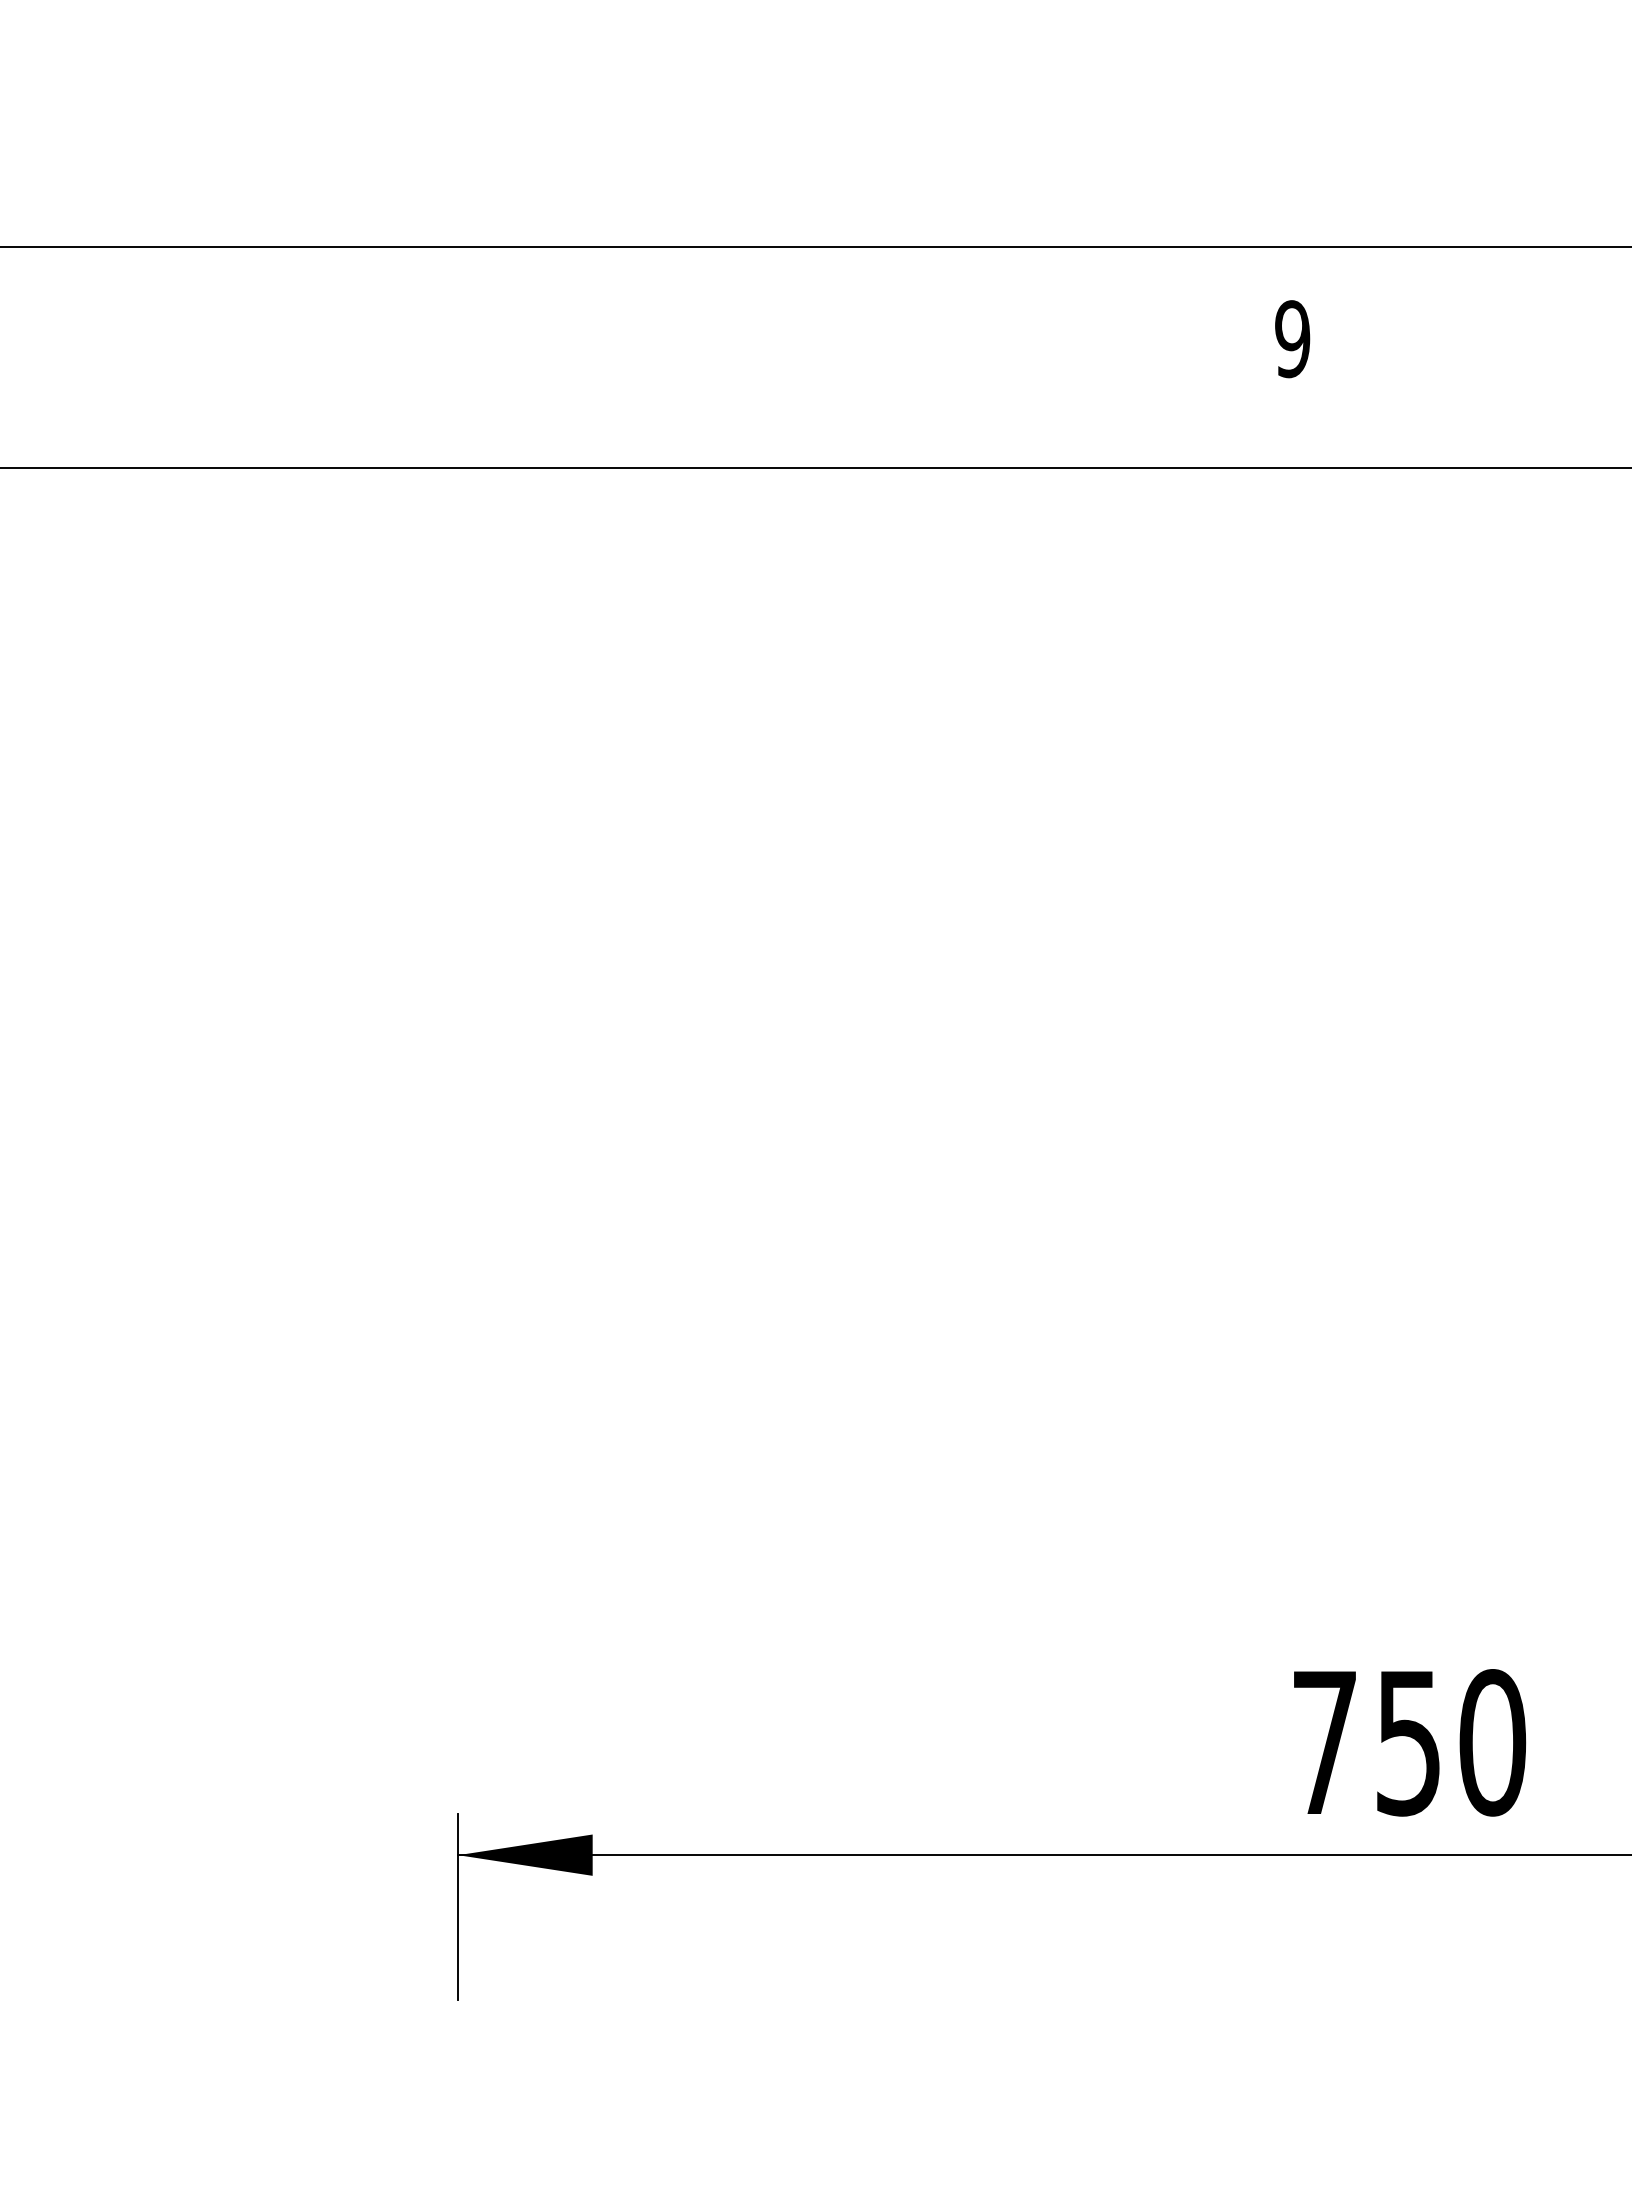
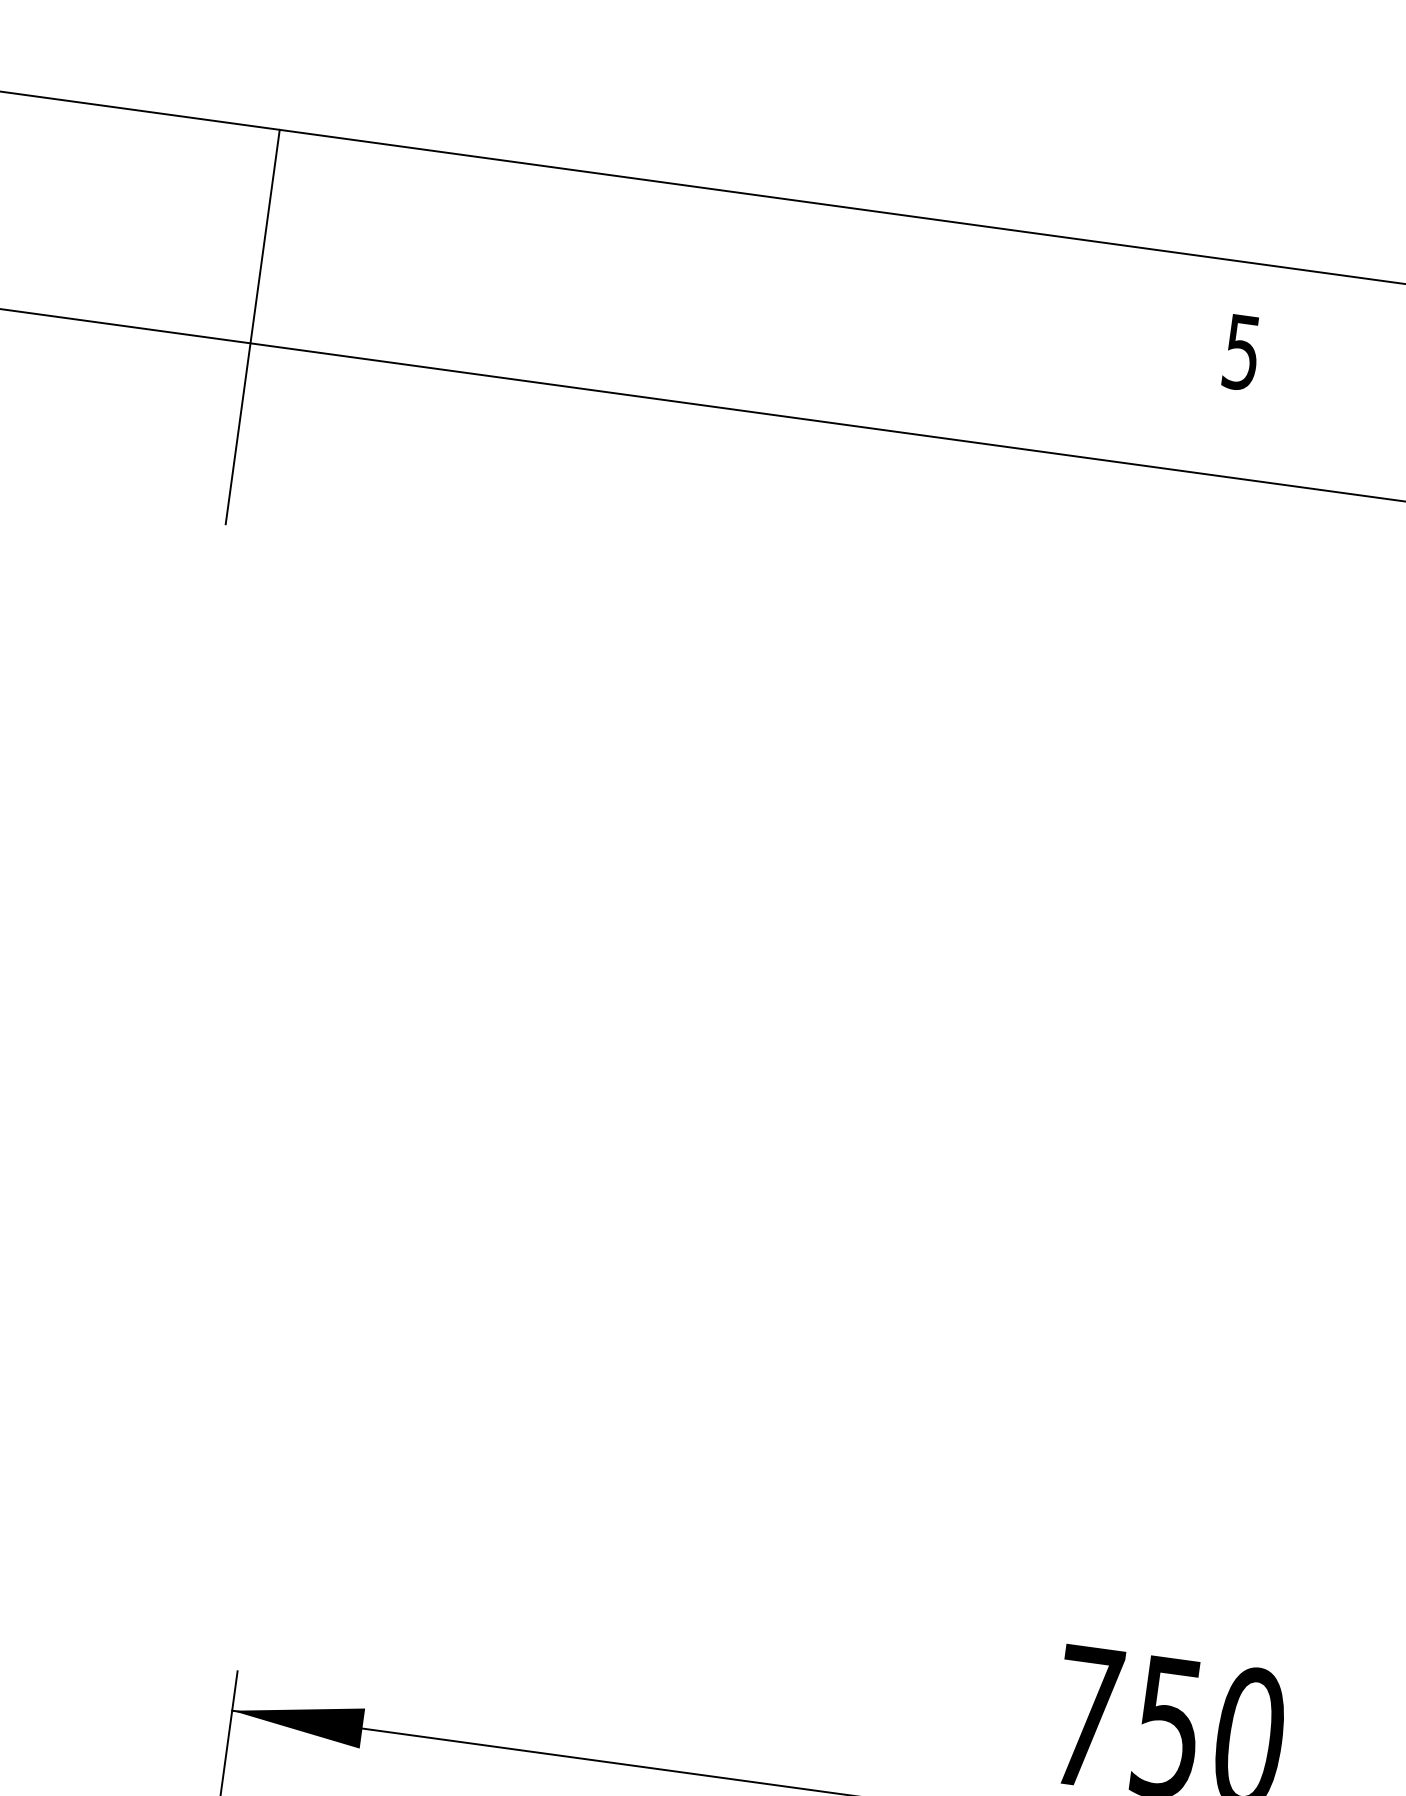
text: (1292, 339) -> (1241, 352), 9 -> 5
line: (287, 450) -> (253, 326), added

